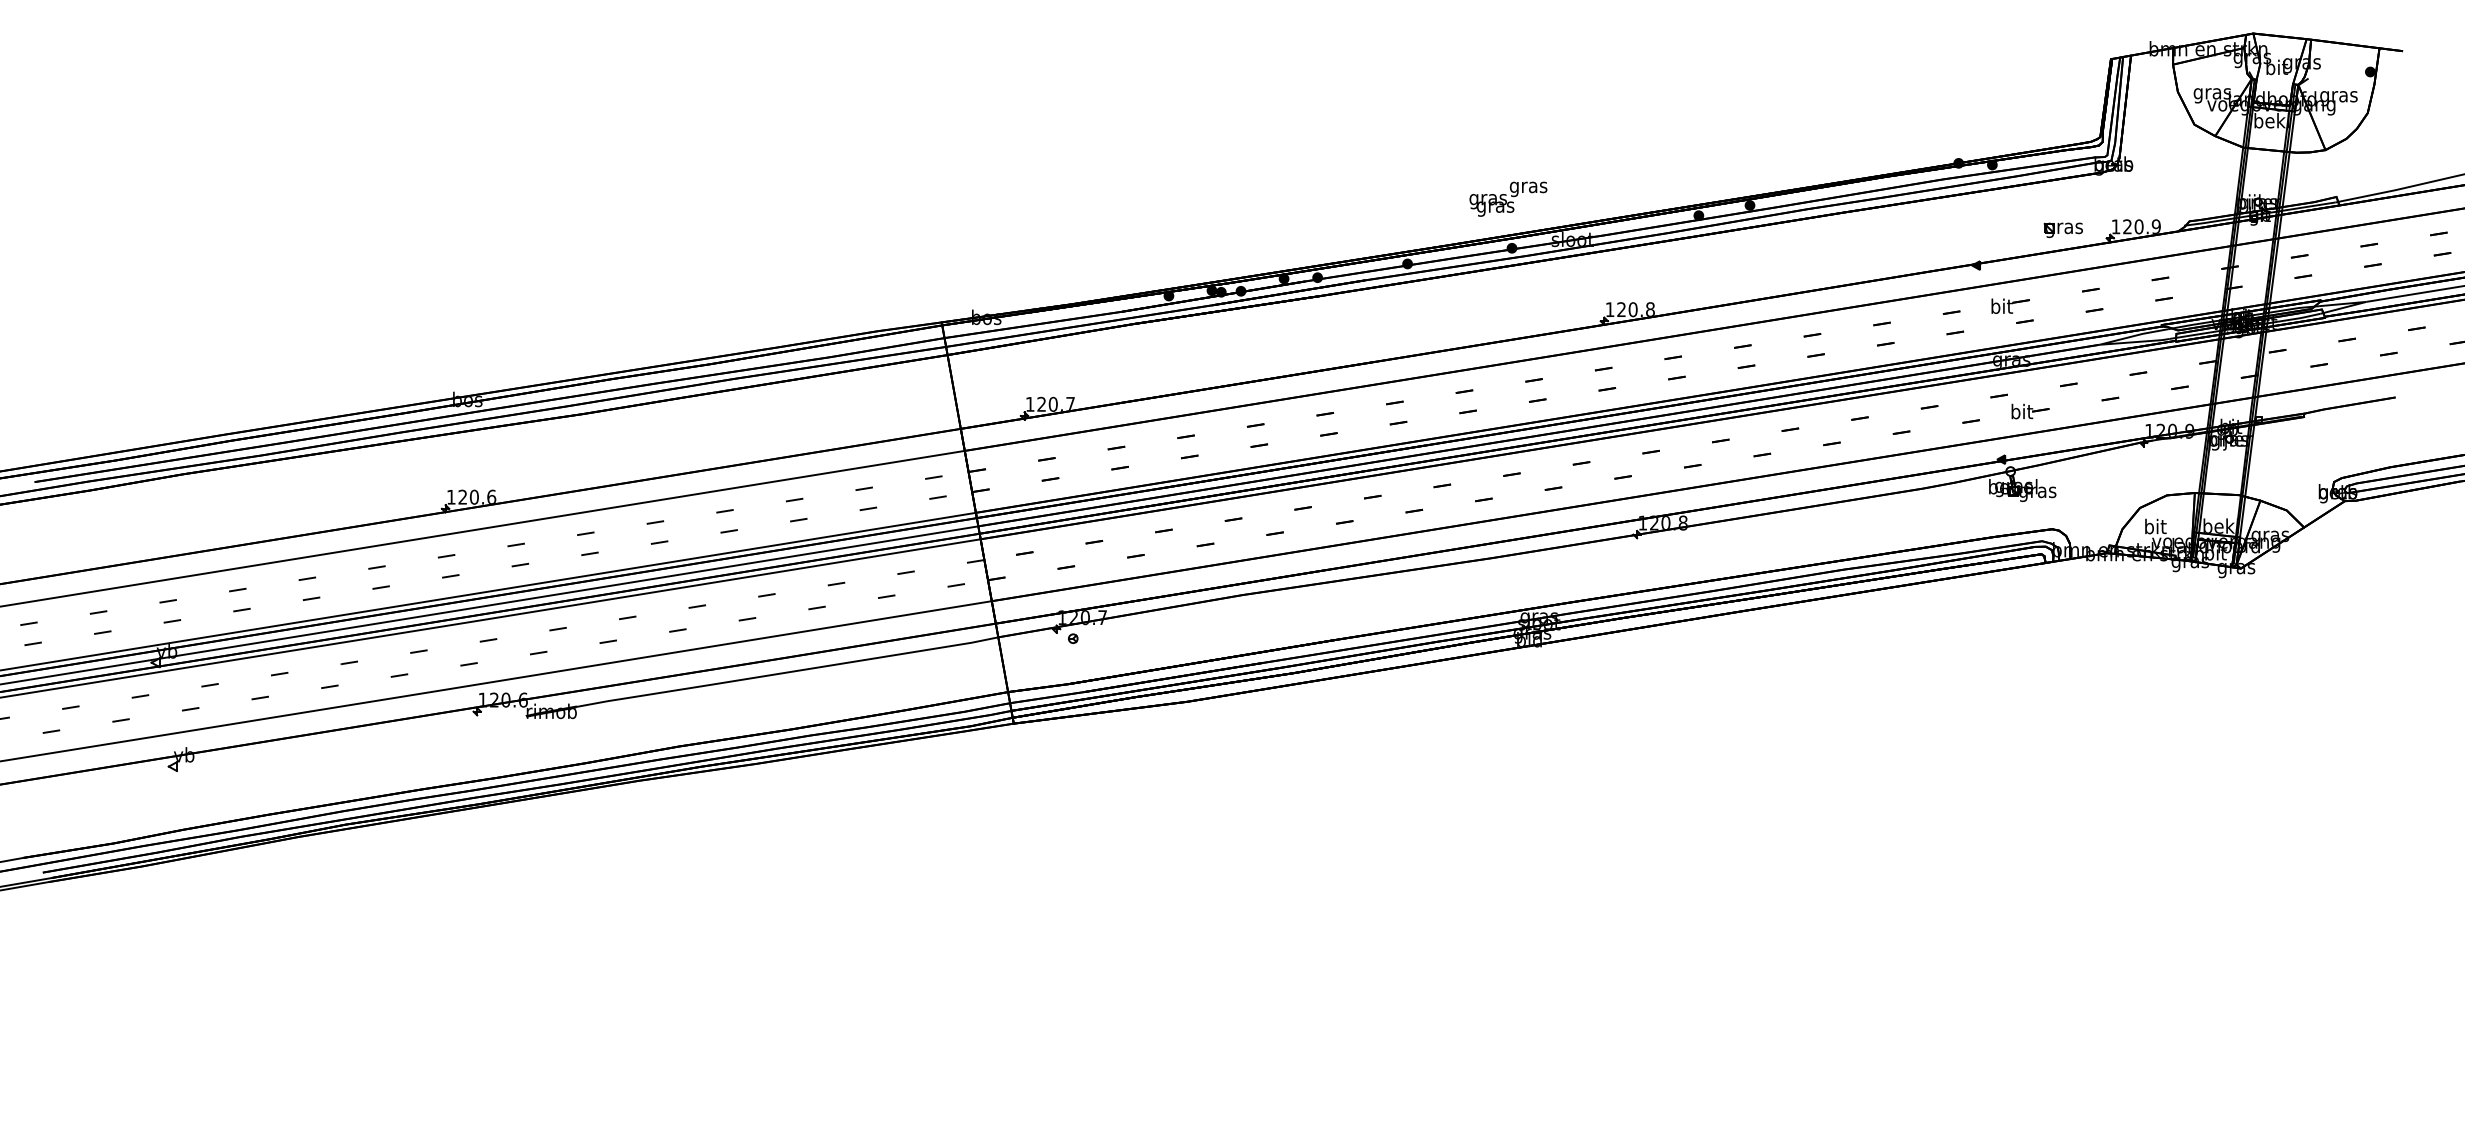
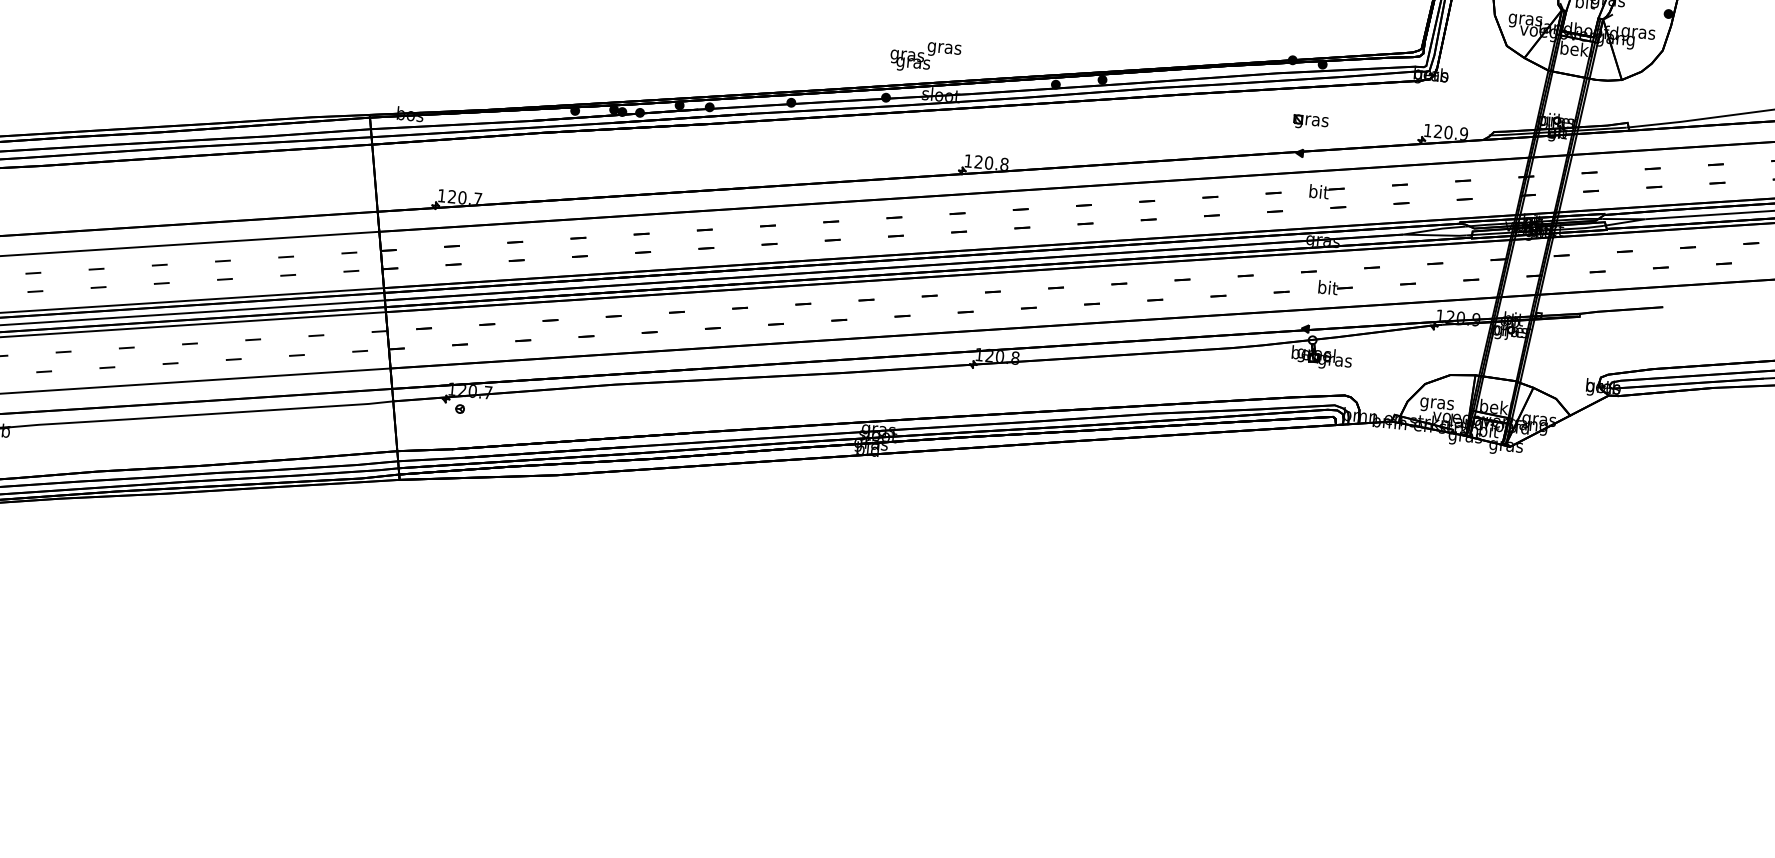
text: (1508, 198) -> (925, 56), moved
part: (2062, 229) -> (1310, 121), moved
text: (2155, 528) -> (1437, 403), bit -> gras

